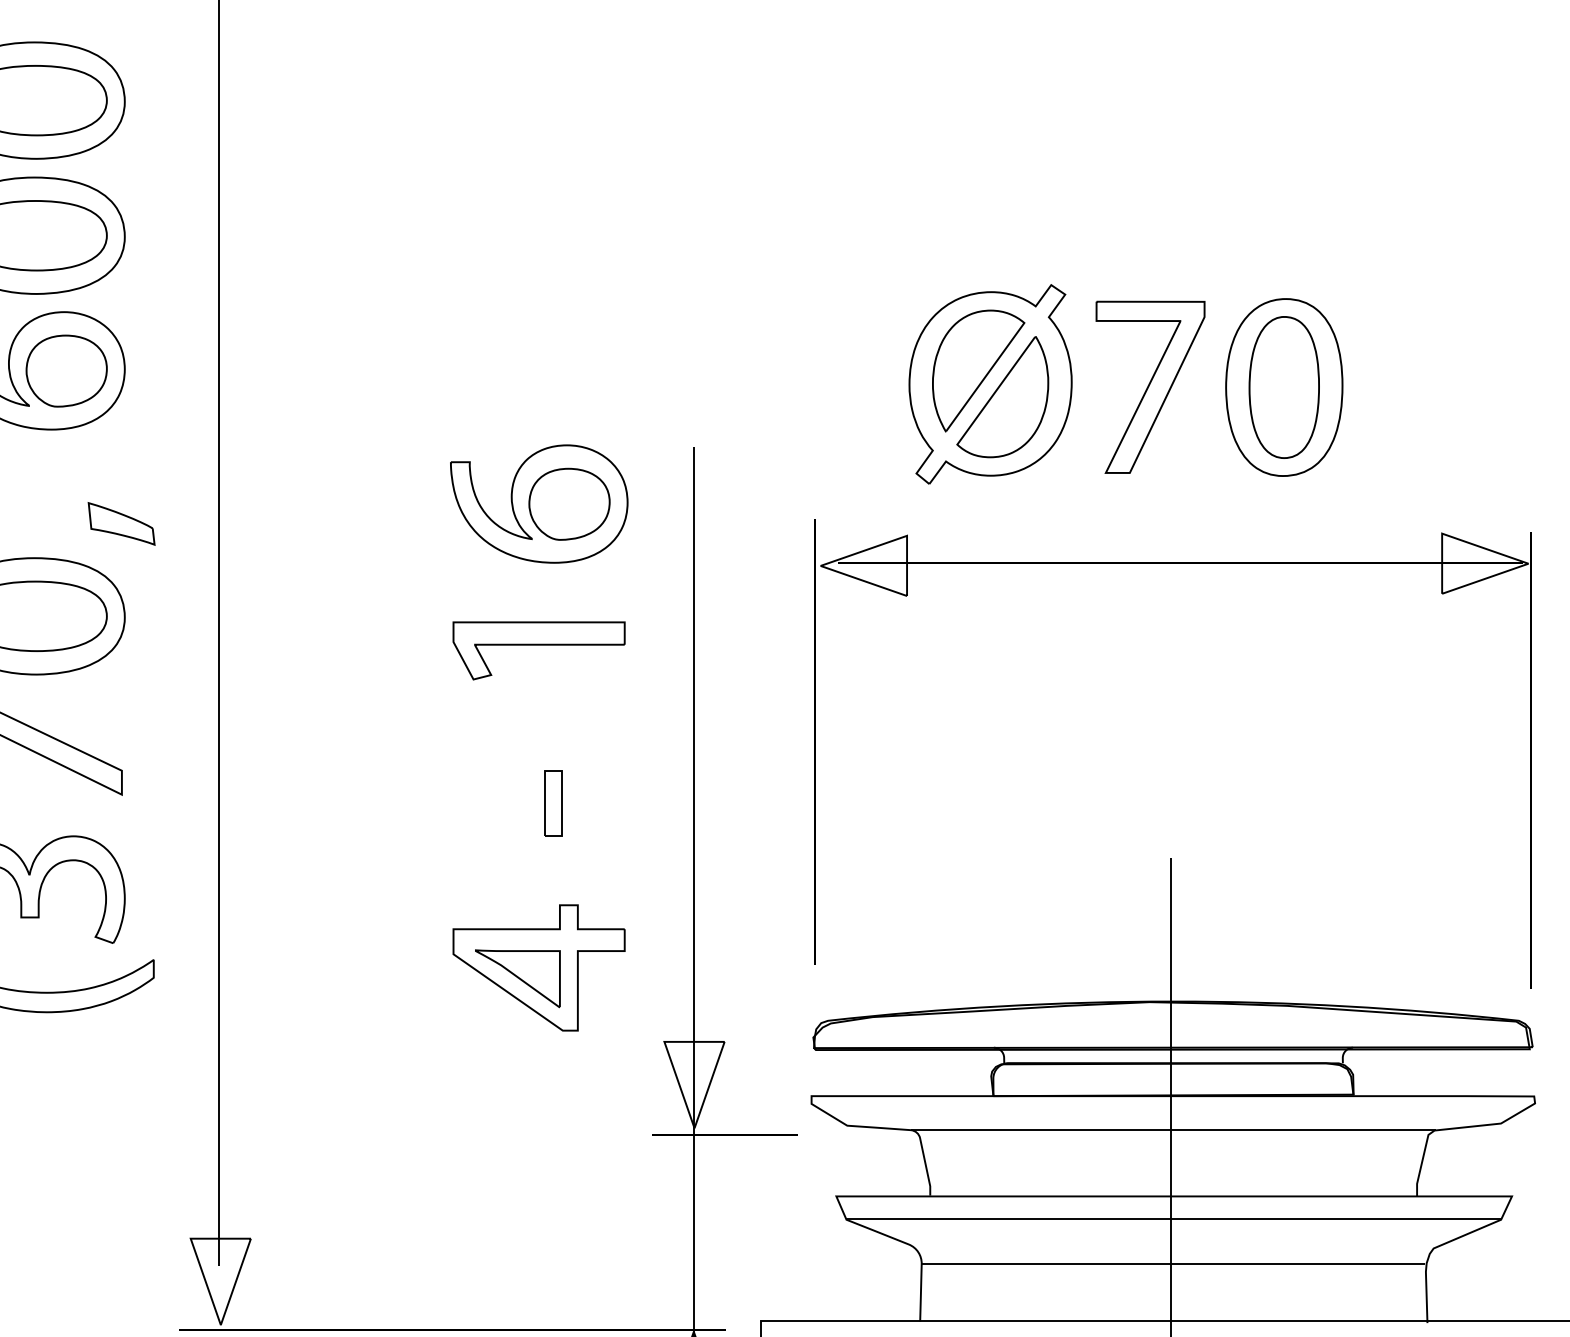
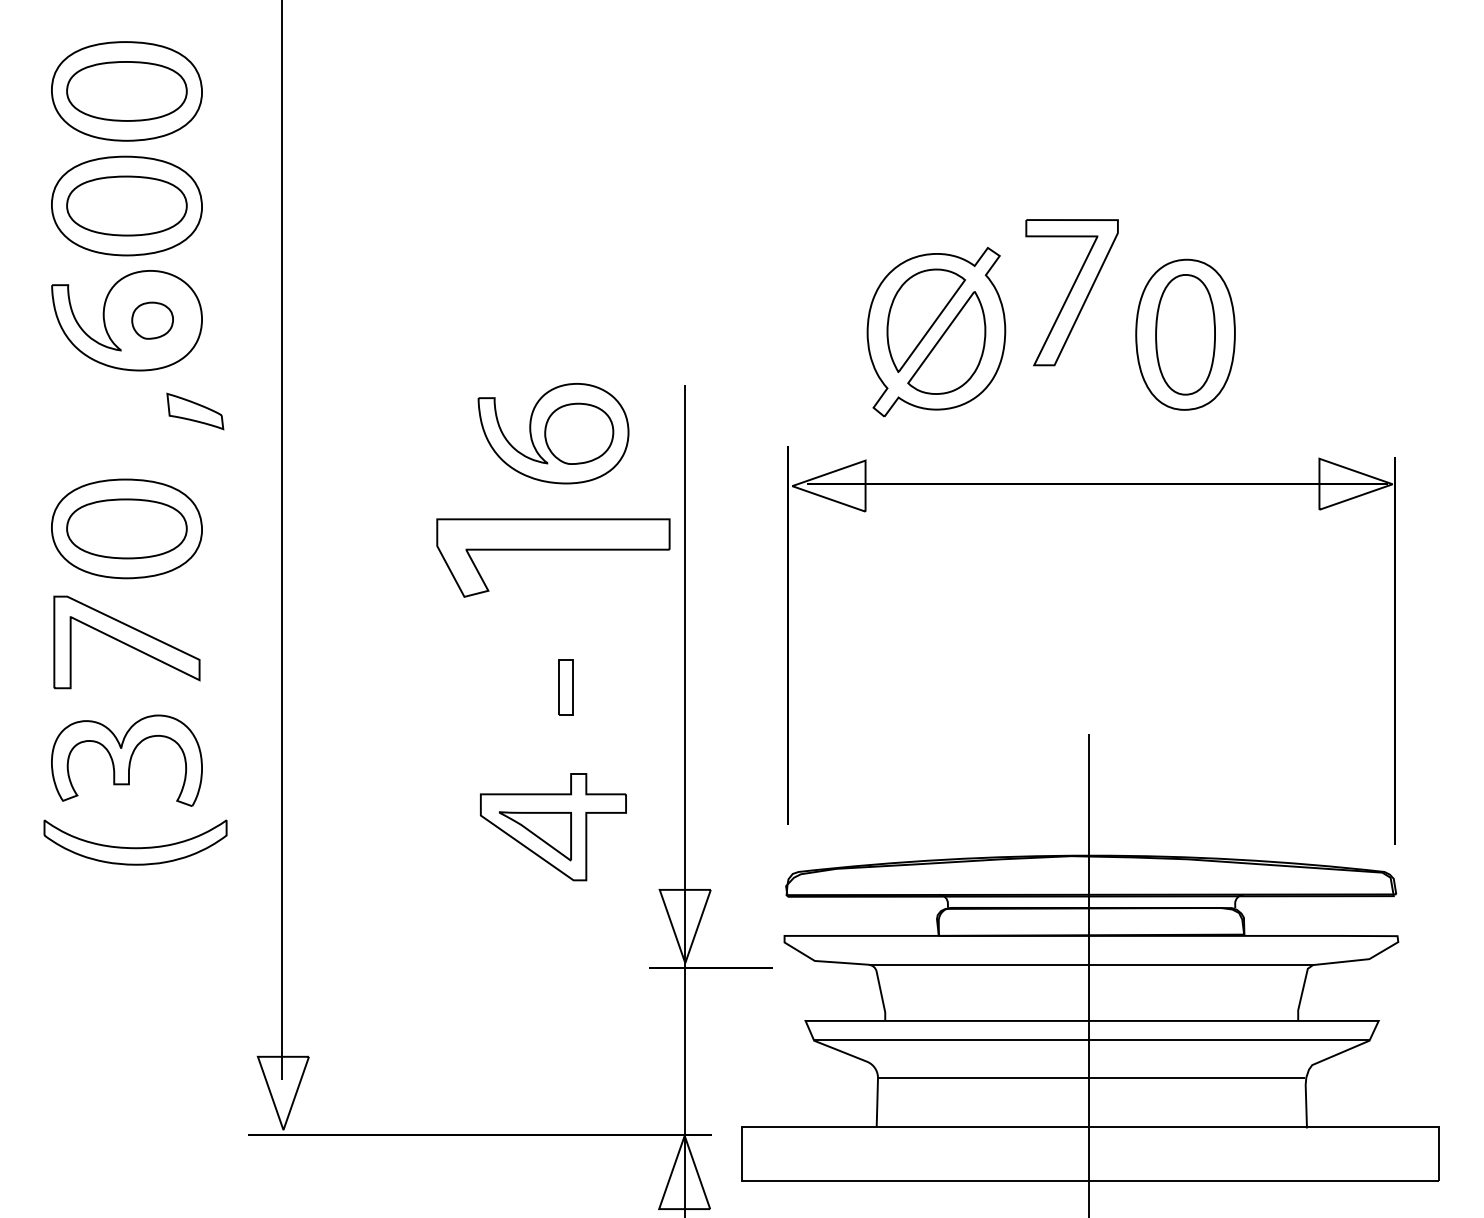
part: (66, 370) -> (152, 320), size x0.6
part: (1149, 387) -> (1071, 292), moved
part: (121, 523) -> (195, 411), moved
part: (539, 651) -> (553, 558), size x1.6

